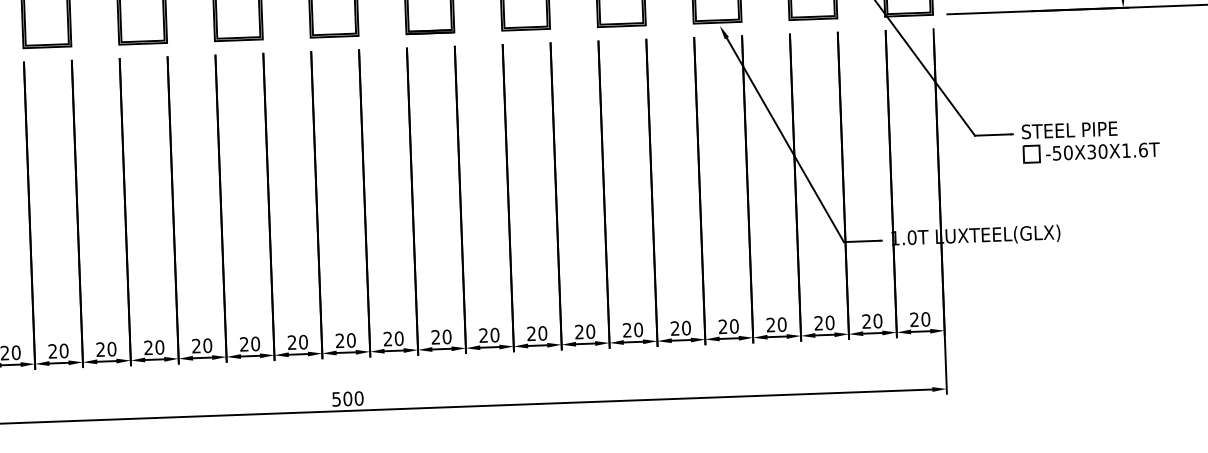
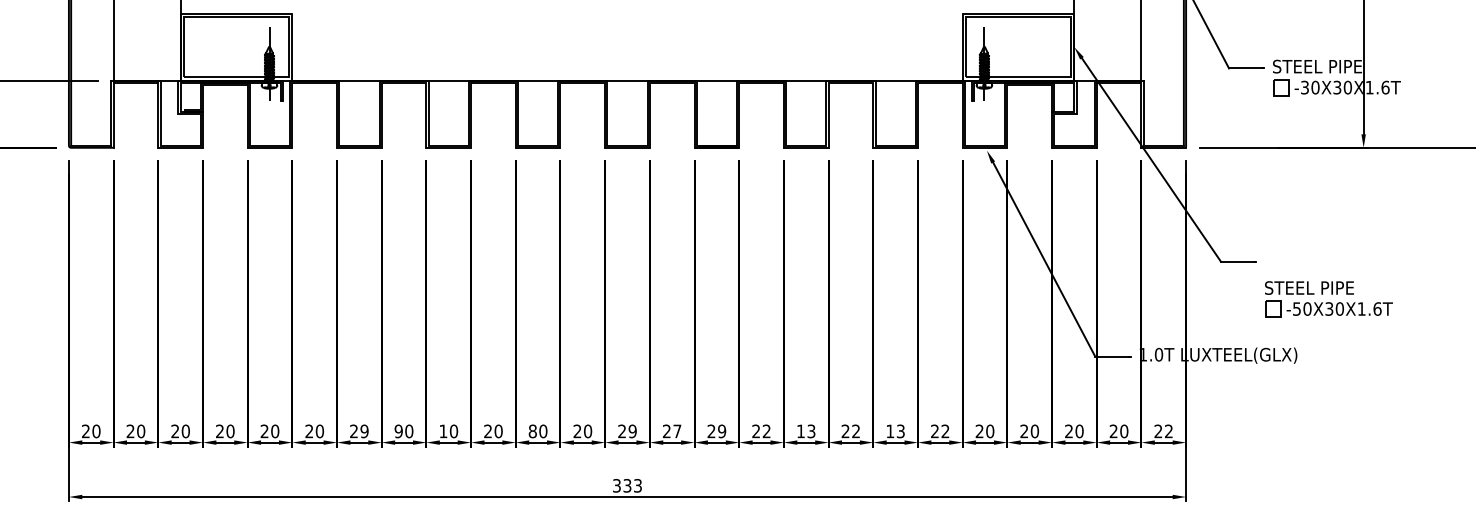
part: (1090, 141) -> (1328, 299), moved
text: (925, 319) -> (1168, 431), 20 -> 22
text: (686, 328) -> (945, 431), 20 -> 22
text: (632, 330) -> (895, 431), 20 -> 13
text: (591, 331) -> (856, 431), 20 -> 22
text: (537, 333) -> (806, 431), 20 -> 13
text: (494, 335) -> (766, 431), 20 -> 22
text: (447, 337) -> (722, 431), 20 -> 29
text: (399, 338) -> (677, 431), 20 -> 27
text: (351, 340) -> (632, 431), 20 -> 29
text: (244, 344) -> (532, 431), 20 -> 80
text: (148, 346) -> (443, 430), 20 -> 10
text: (100, 349) -> (398, 431), 20 -> 90
text: (64, 351) -> (364, 431), 20 -> 29
text: (347, 398) -> (627, 485), 500 -> 333

